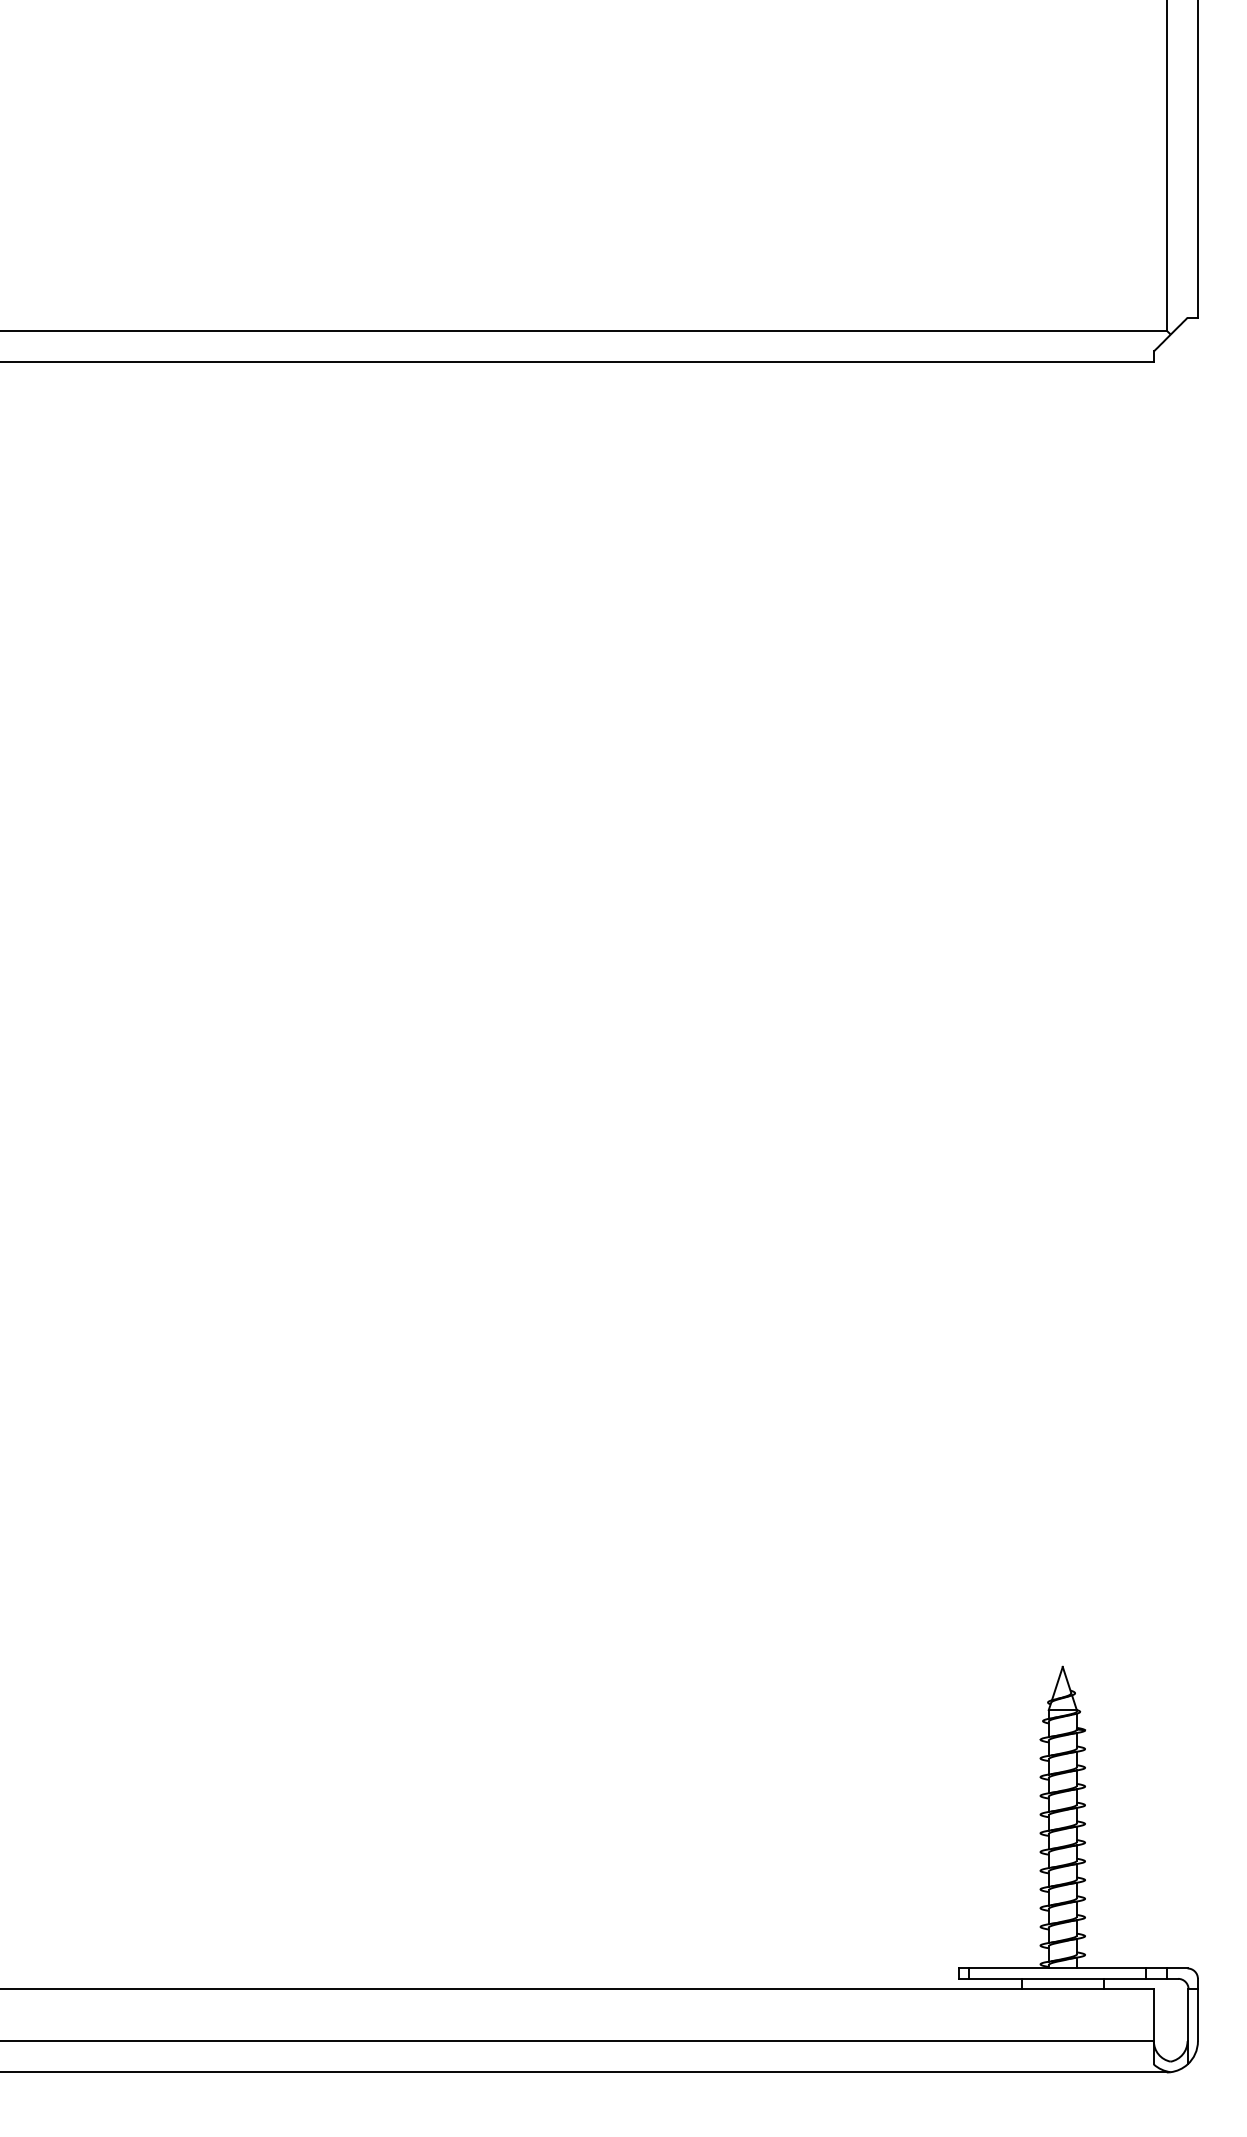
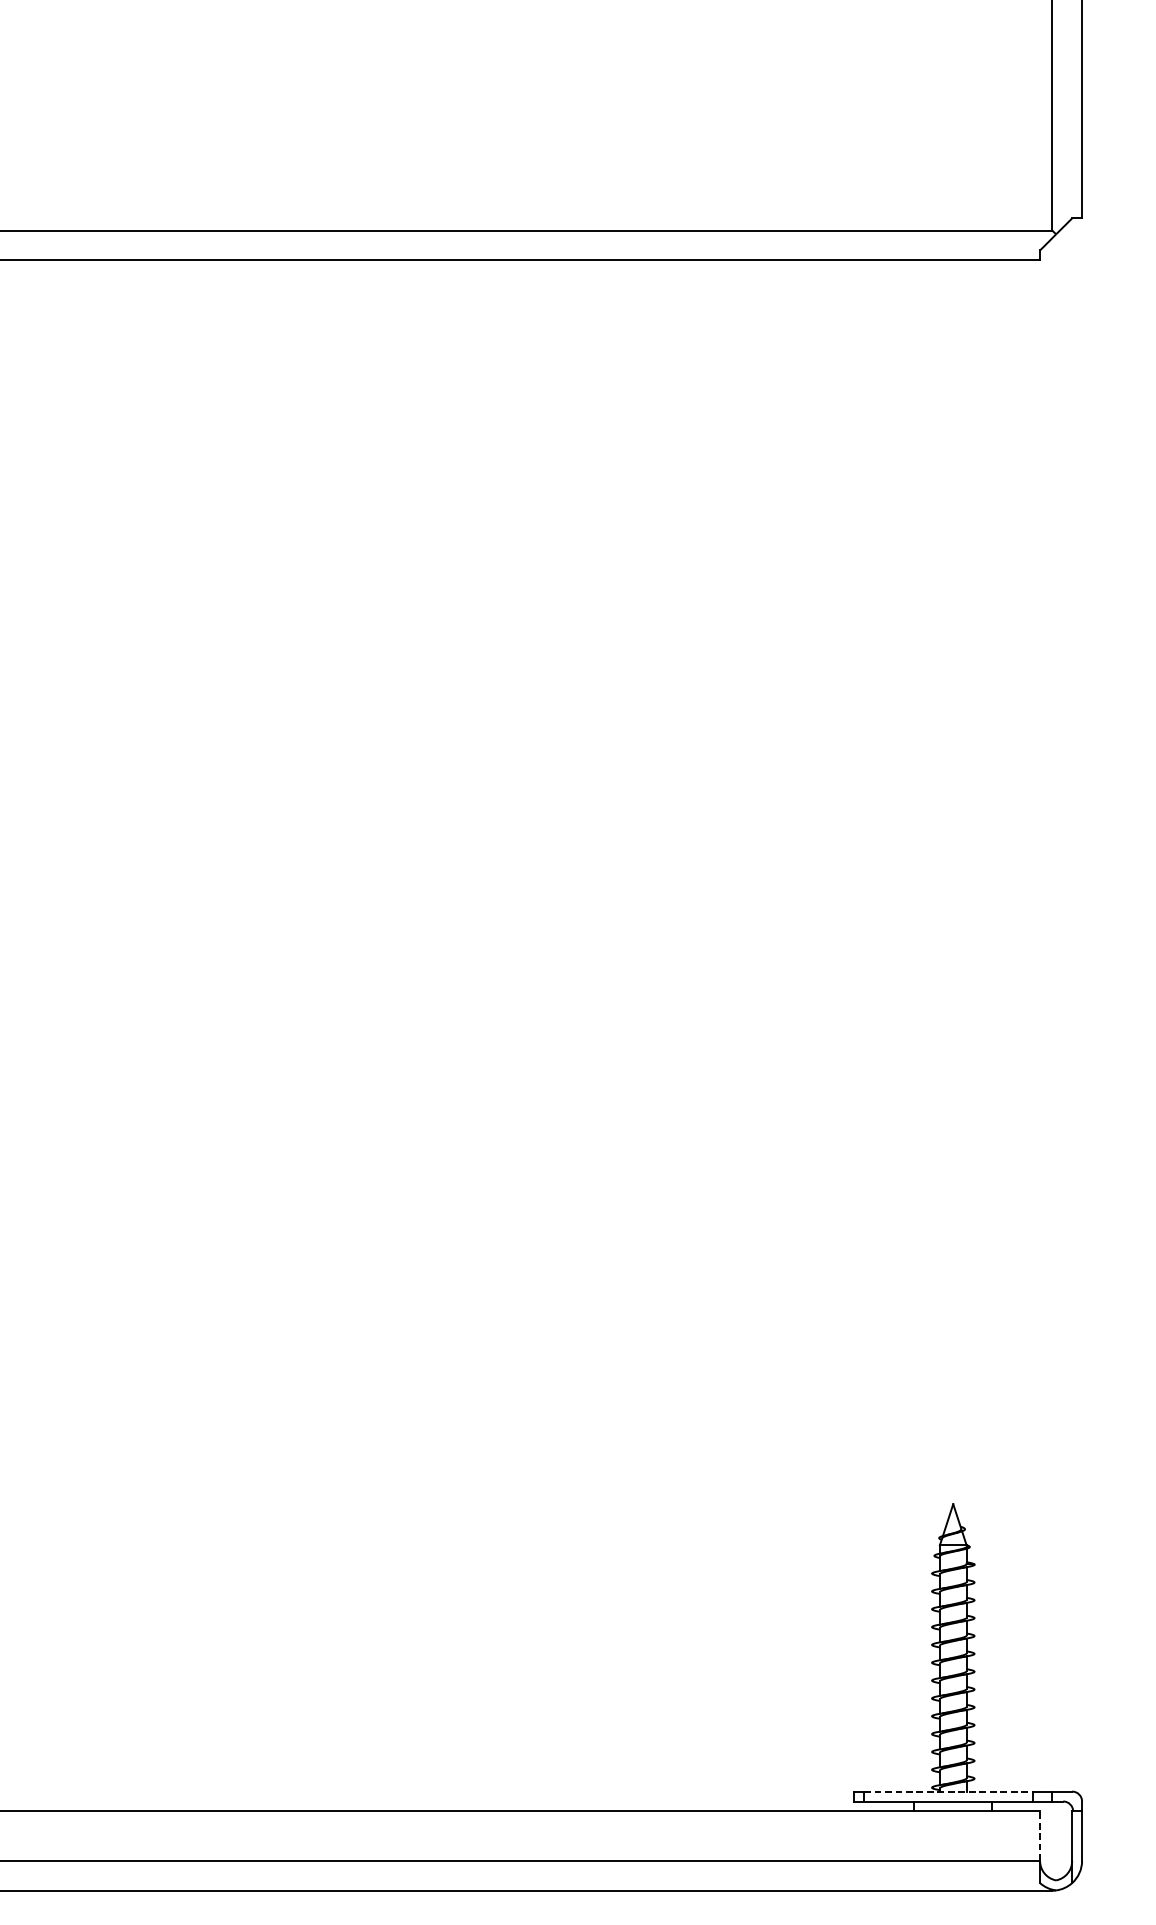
line: (1058, 1968) -> (949, 1791), solid -> dashed
line: (1153, 2015) -> (1039, 1836), solid -> dashed

